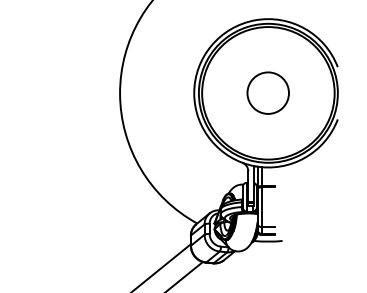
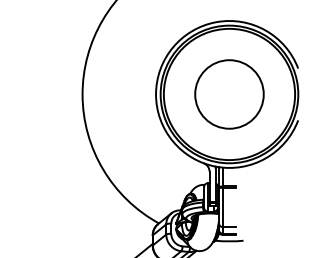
circle: (267, 92) -> (228, 93), size x1.67

